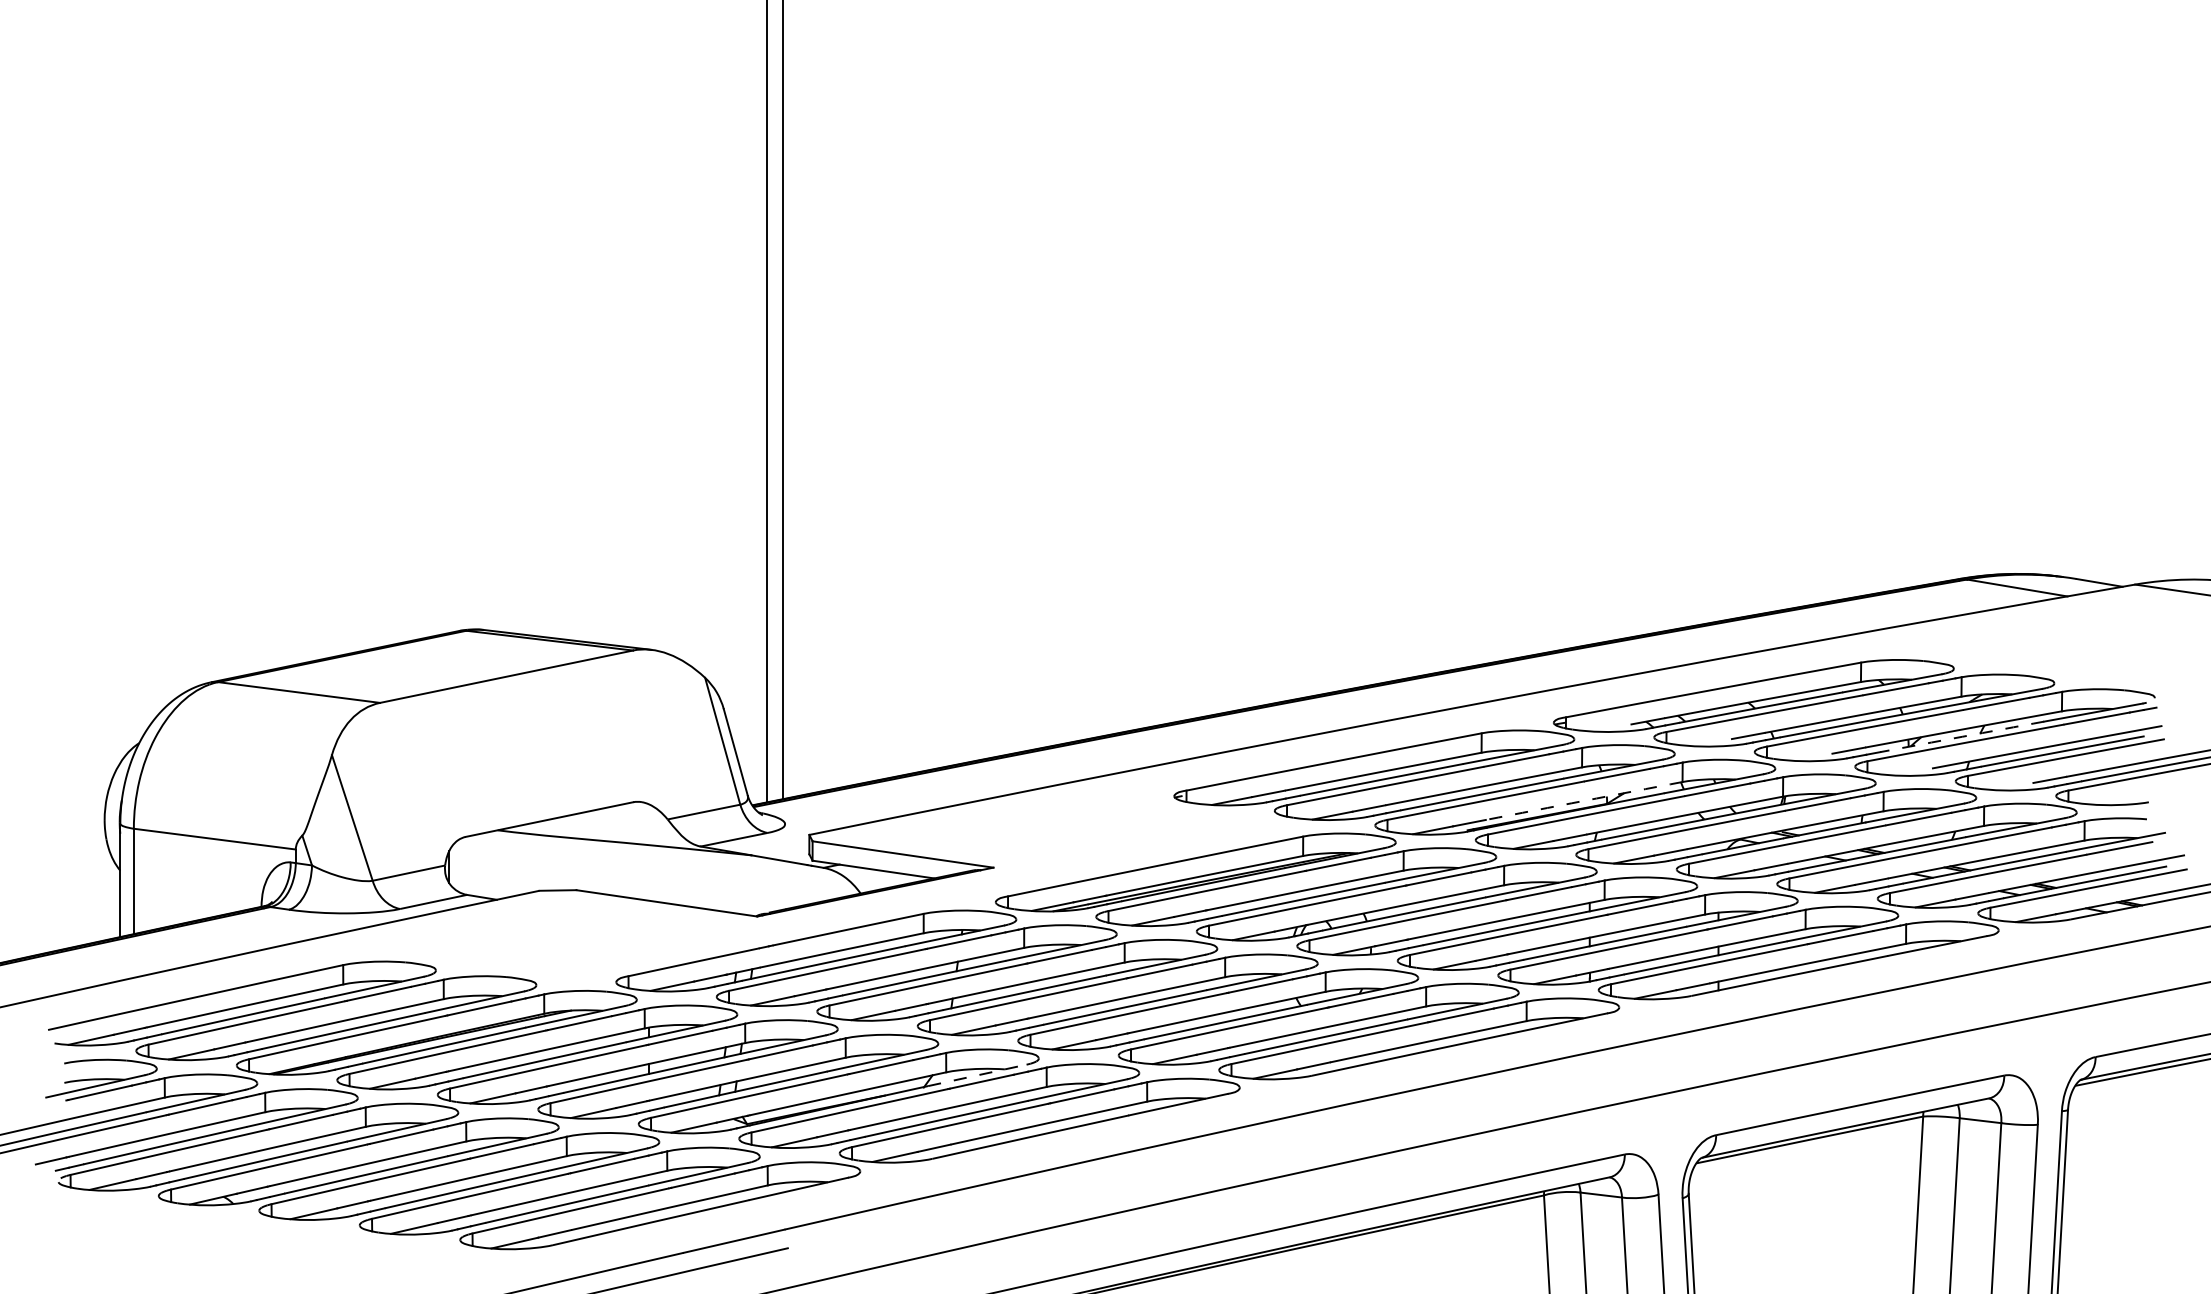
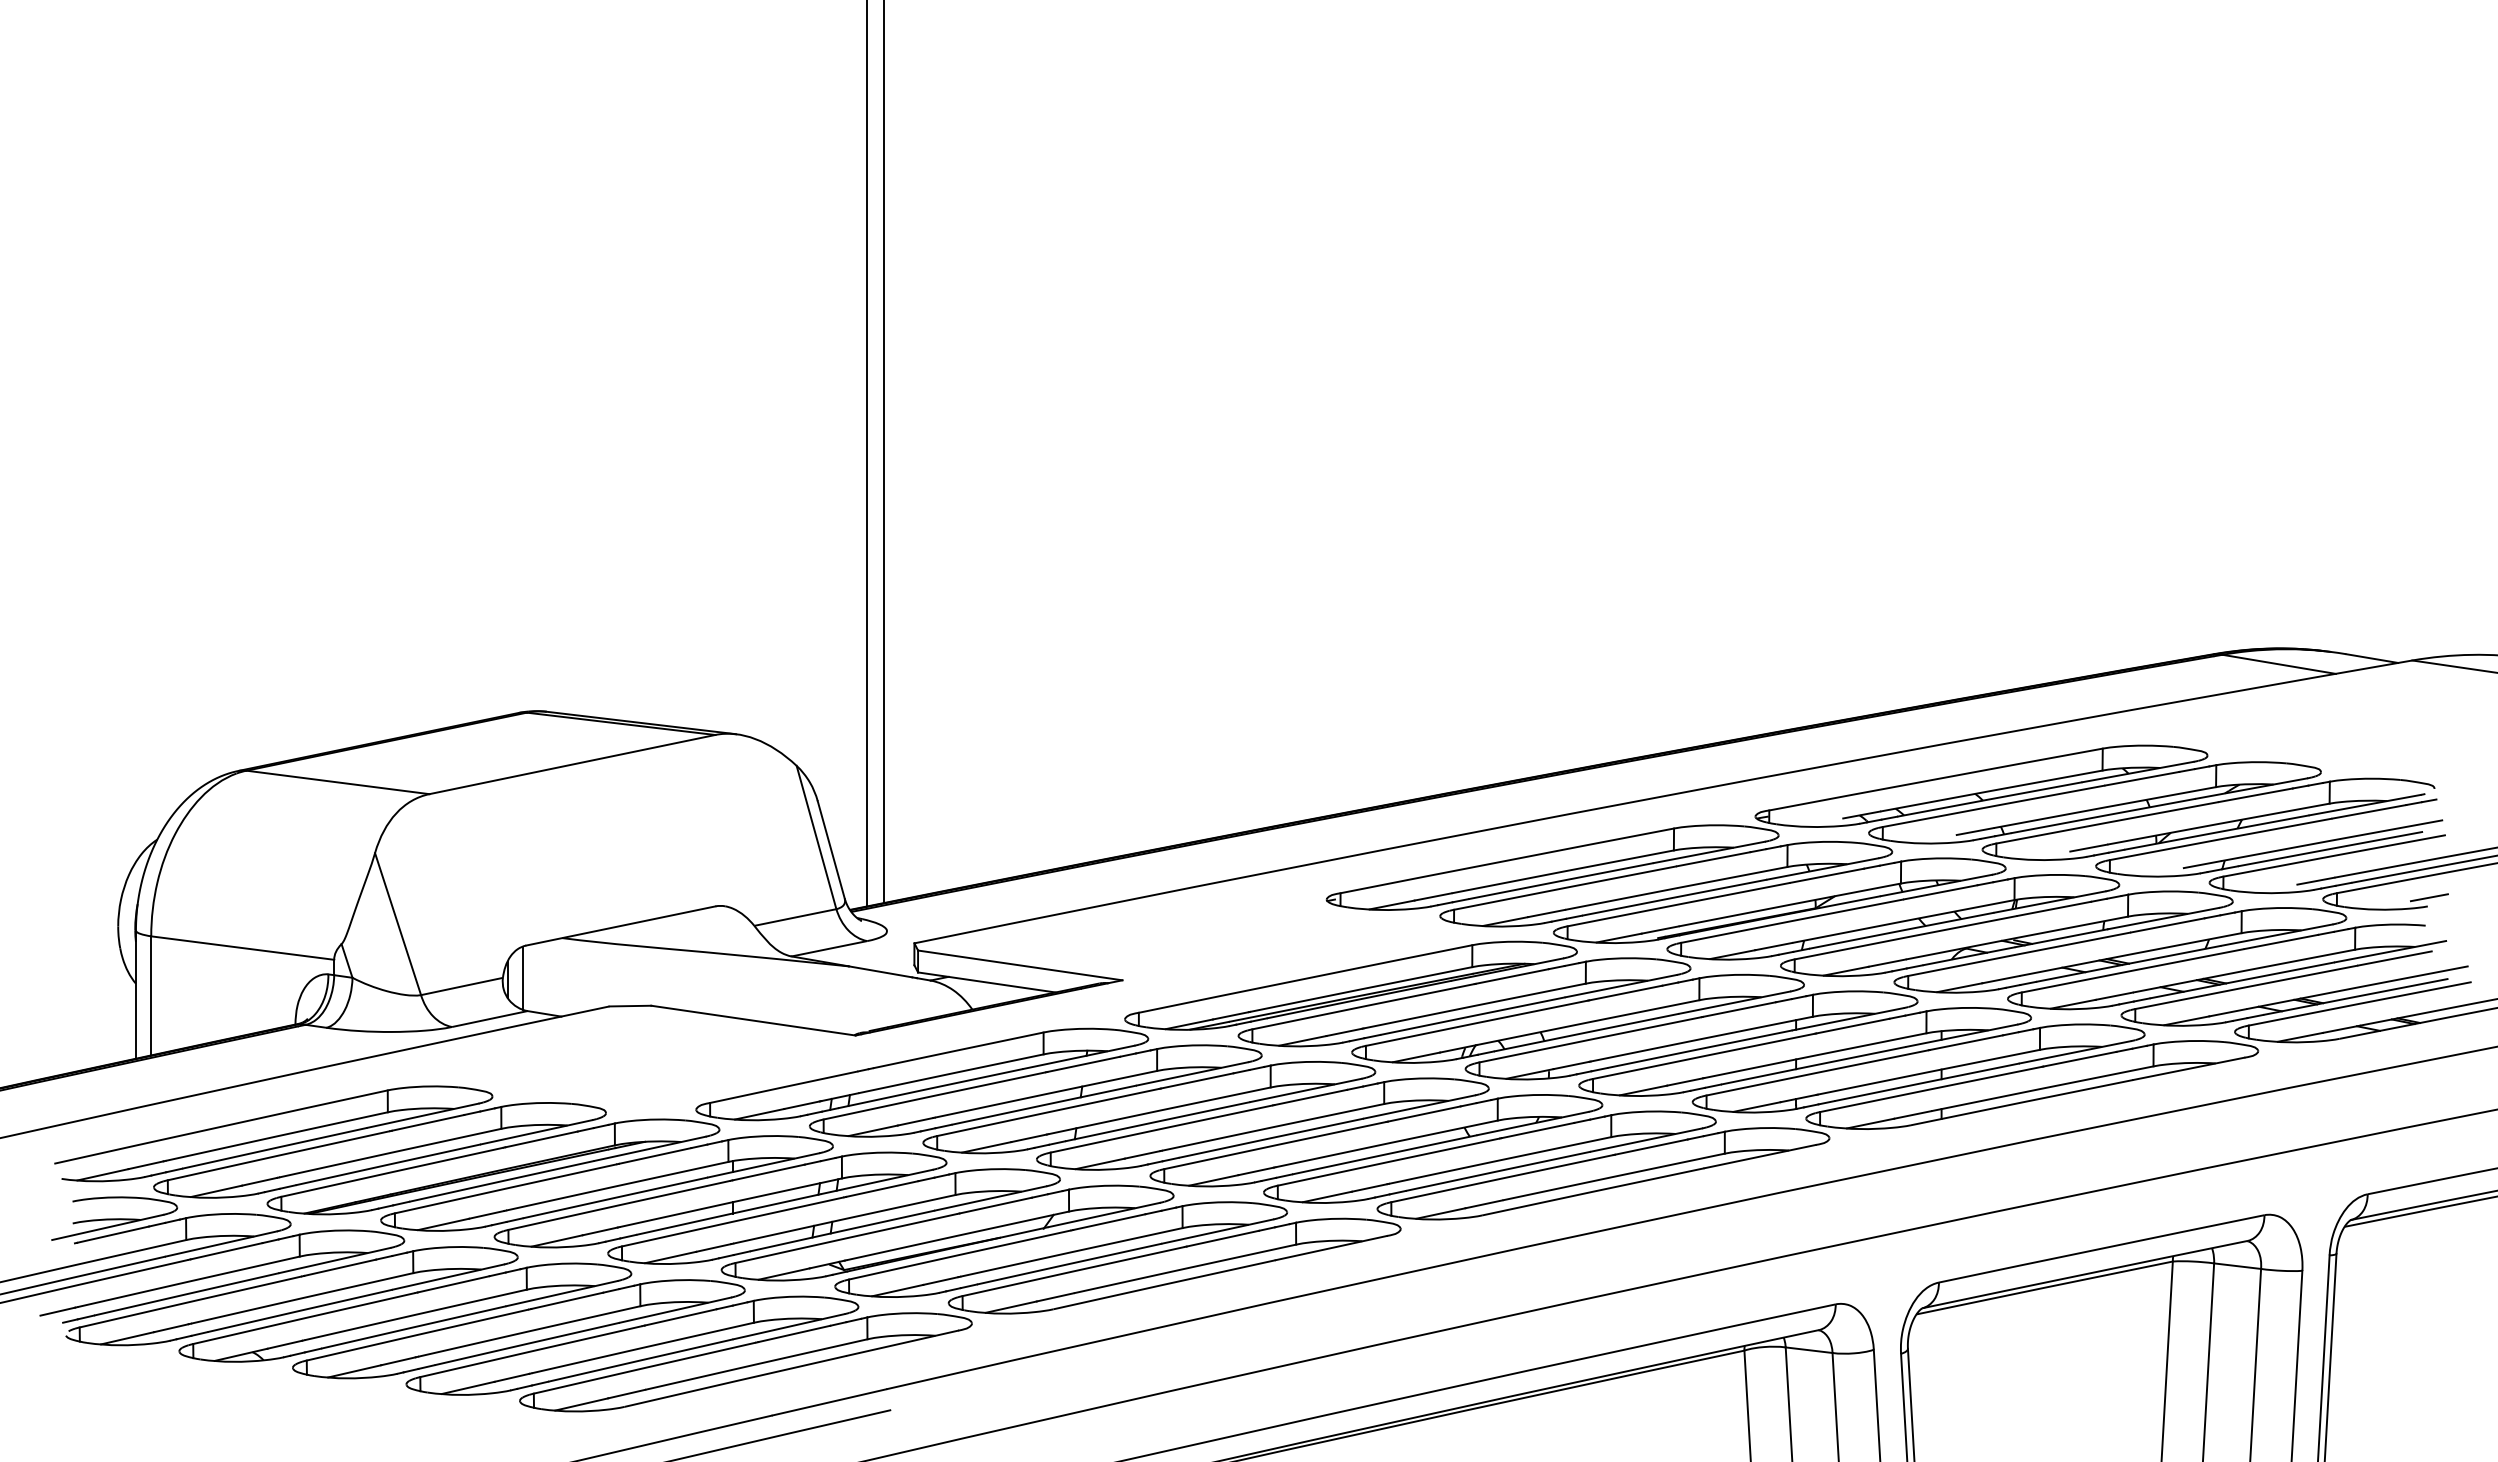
arc: (1961, 736) -> (2216, 832), dashed -> solid
line: (2149, 794) -> (2428, 897), added
arc: (1583, 800) -> (1789, 904), dashed -> solid
line: (462, 865) -> (522, 977), added
line: (977, 1075) -> (1104, 1215), dashed -> solid

